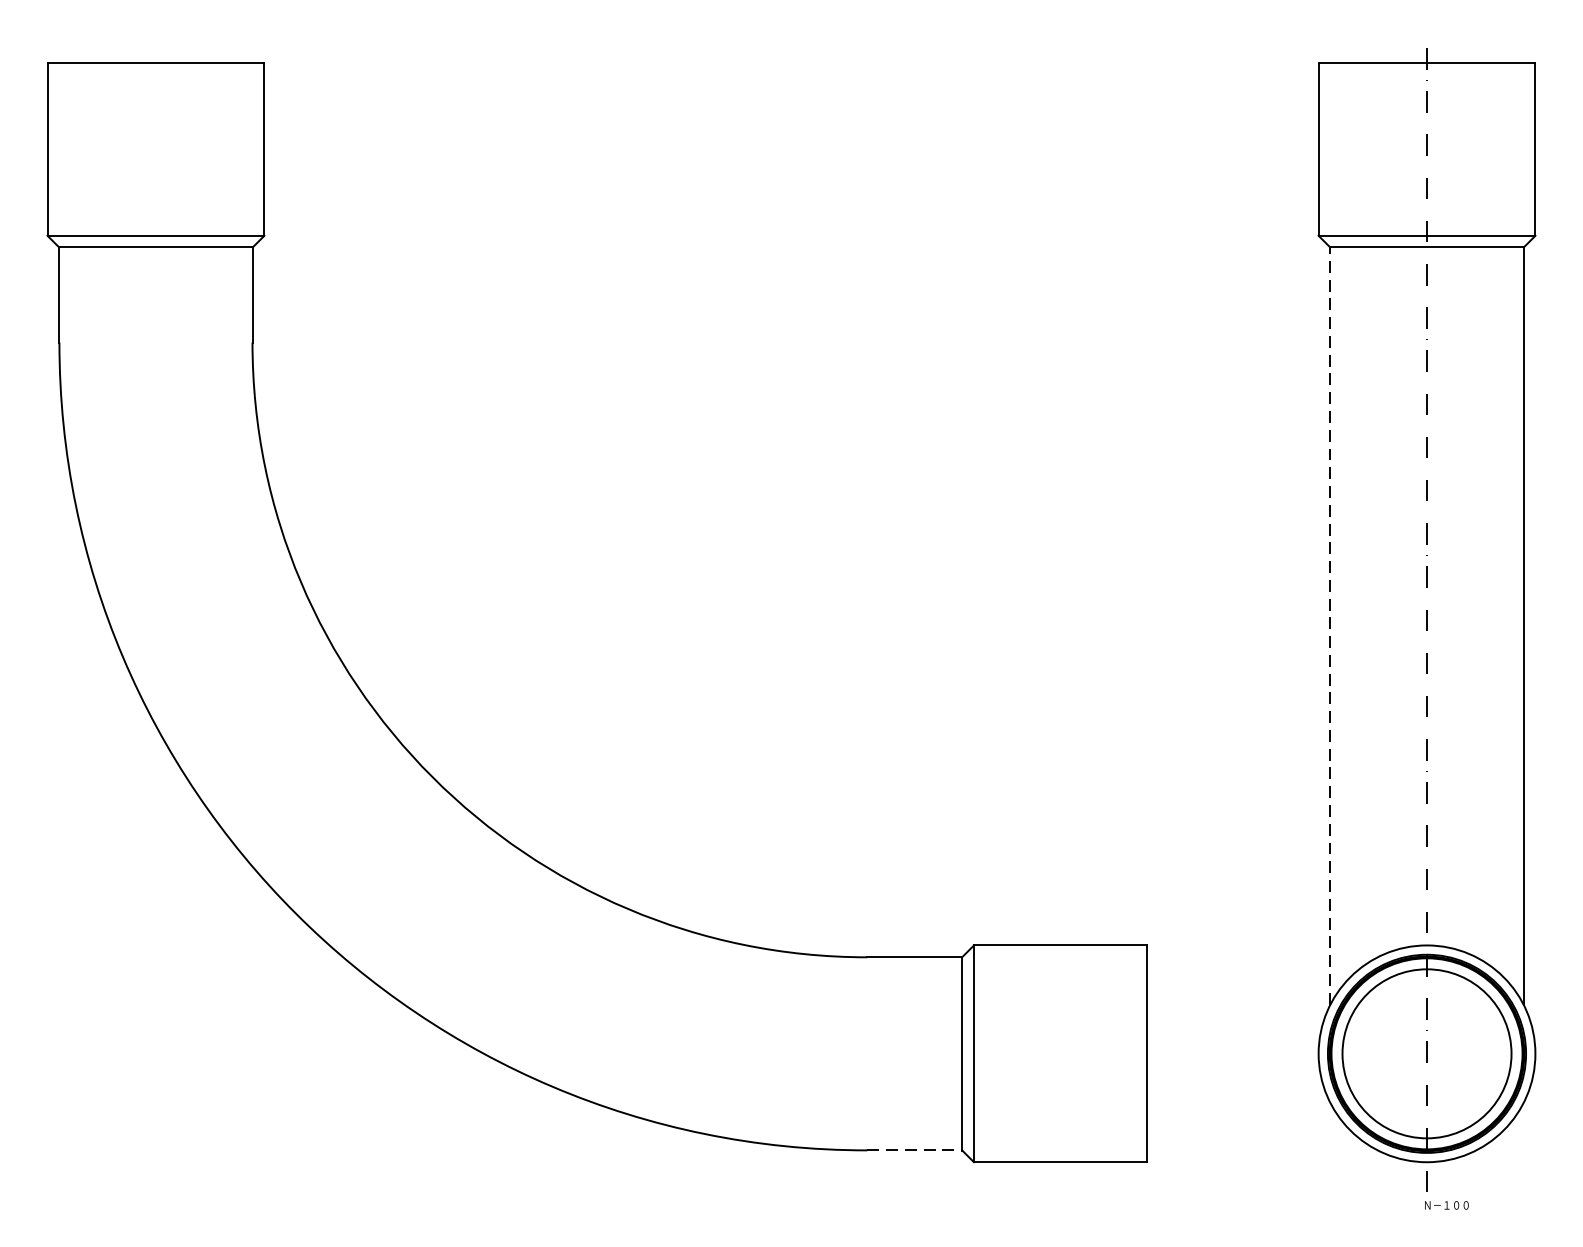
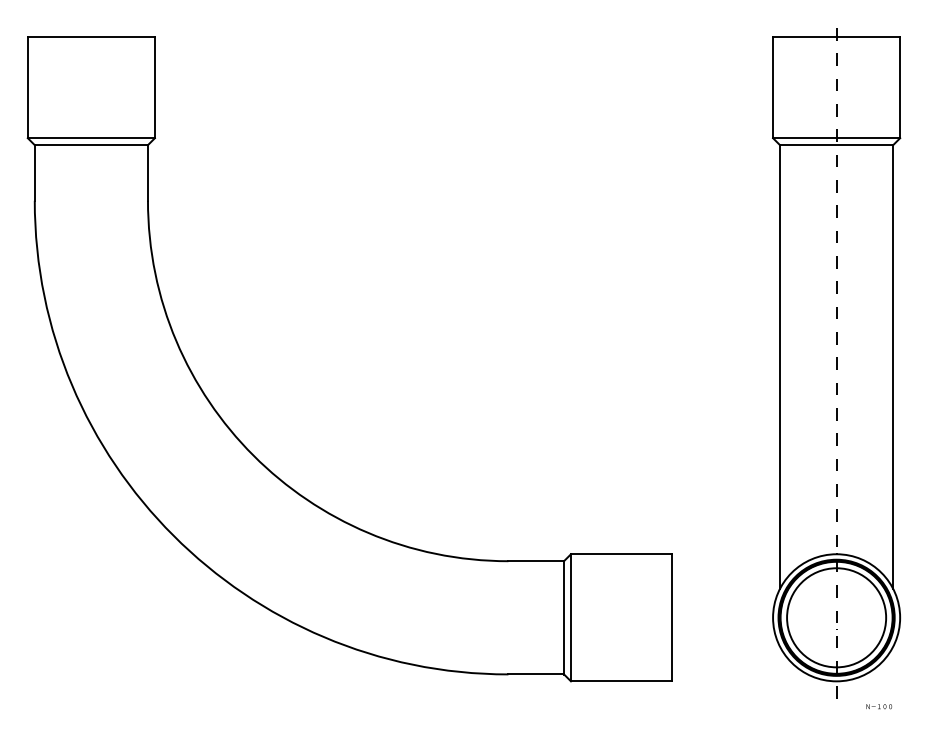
line: (1331, 625) -> (780, 366), dashed -> solid
line: (915, 1150) -> (536, 674), dashed -> solid
text: (1445, 1205) -> (878, 706), moved

